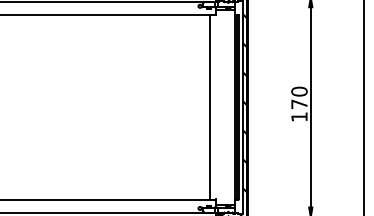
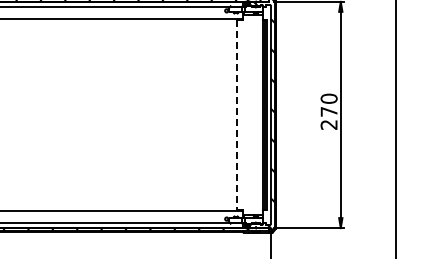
line: (210, 106) -> (237, 114), solid -> dashed
text: (298, 116) -> (328, 124), 170 -> 270

